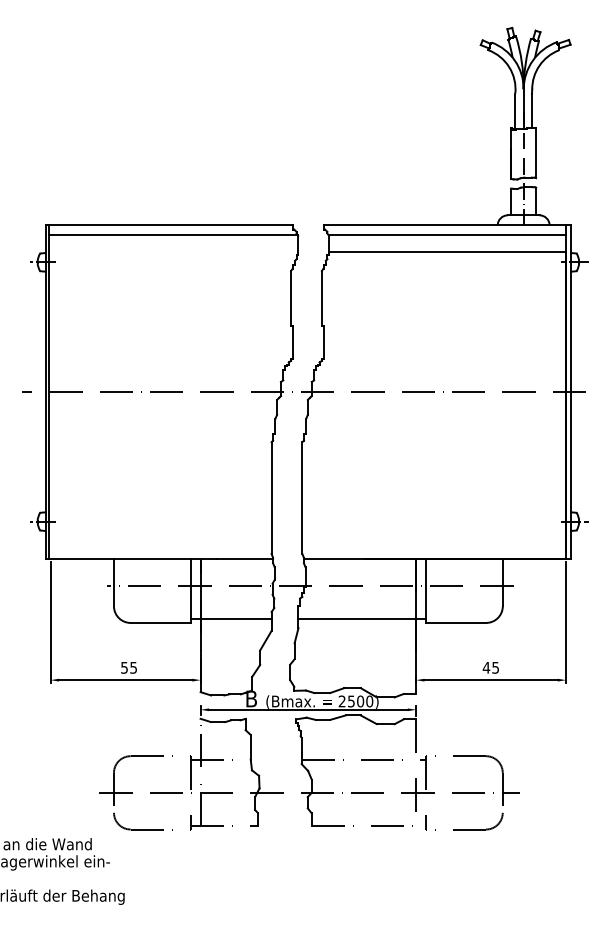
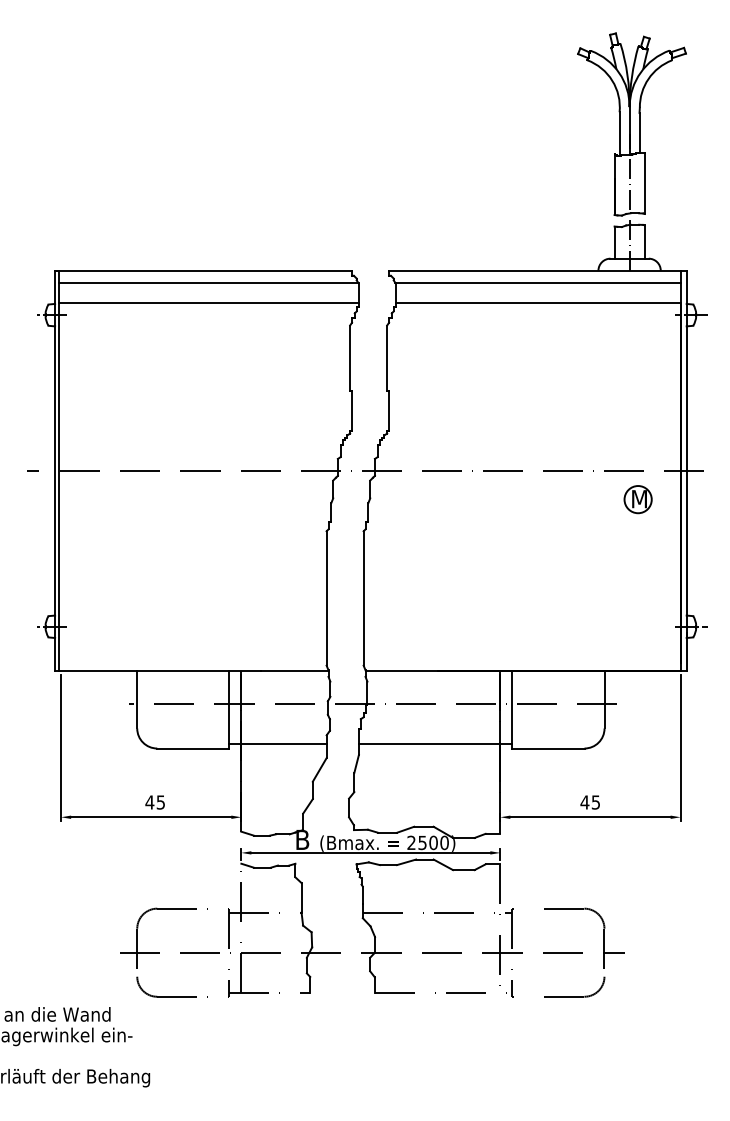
line: (173, 252) -> (208, 303), added
part: (530, 415) -> (637, 499), added
text: (124, 667) -> (149, 802), 55 -> 45

